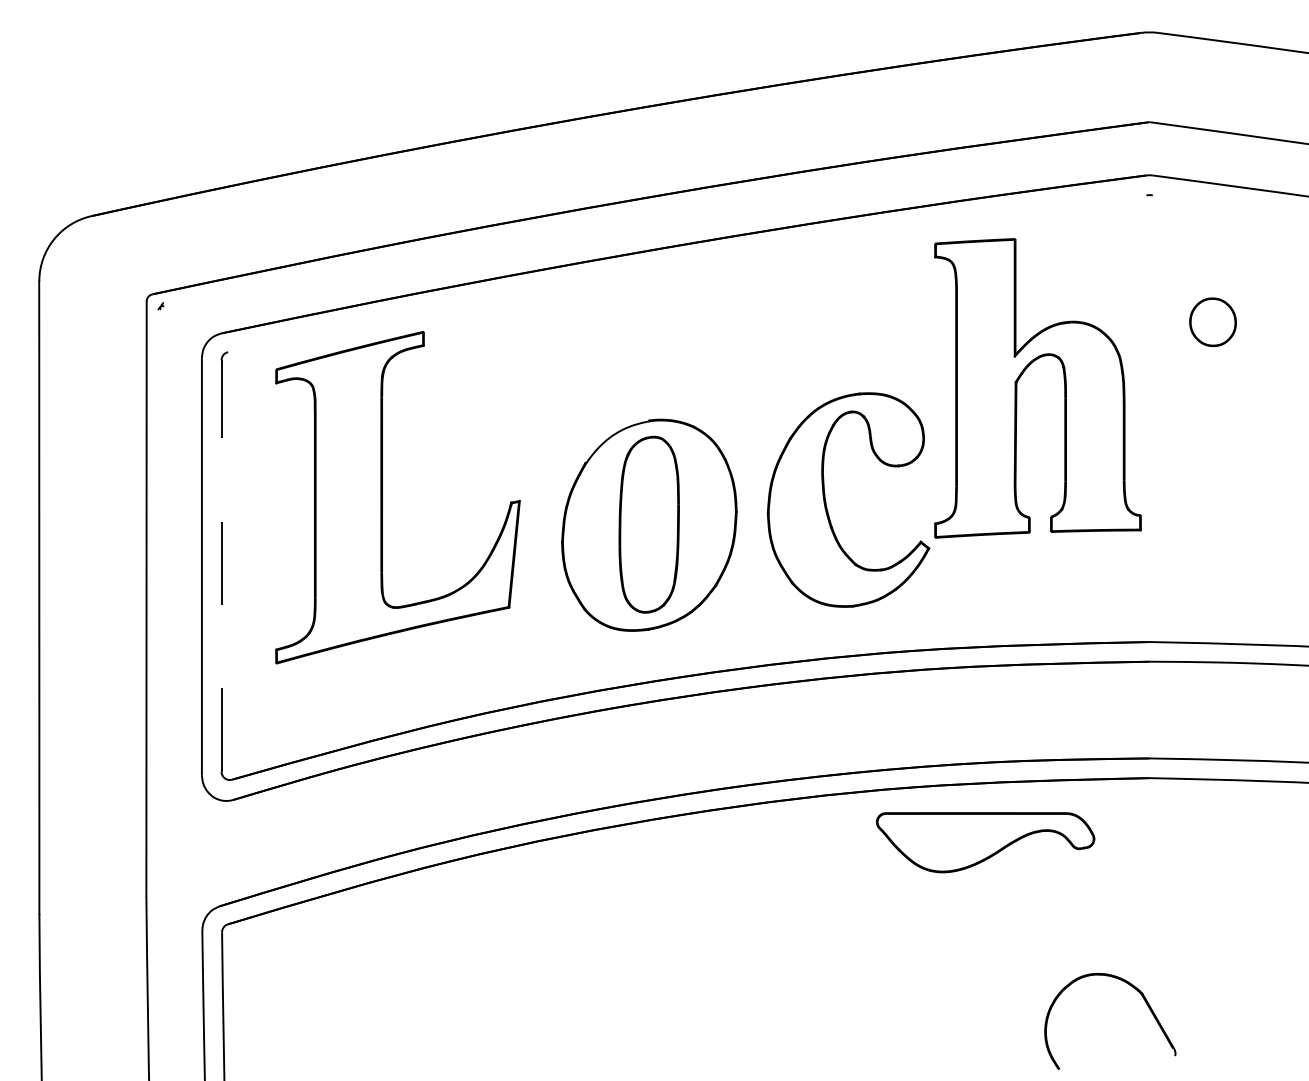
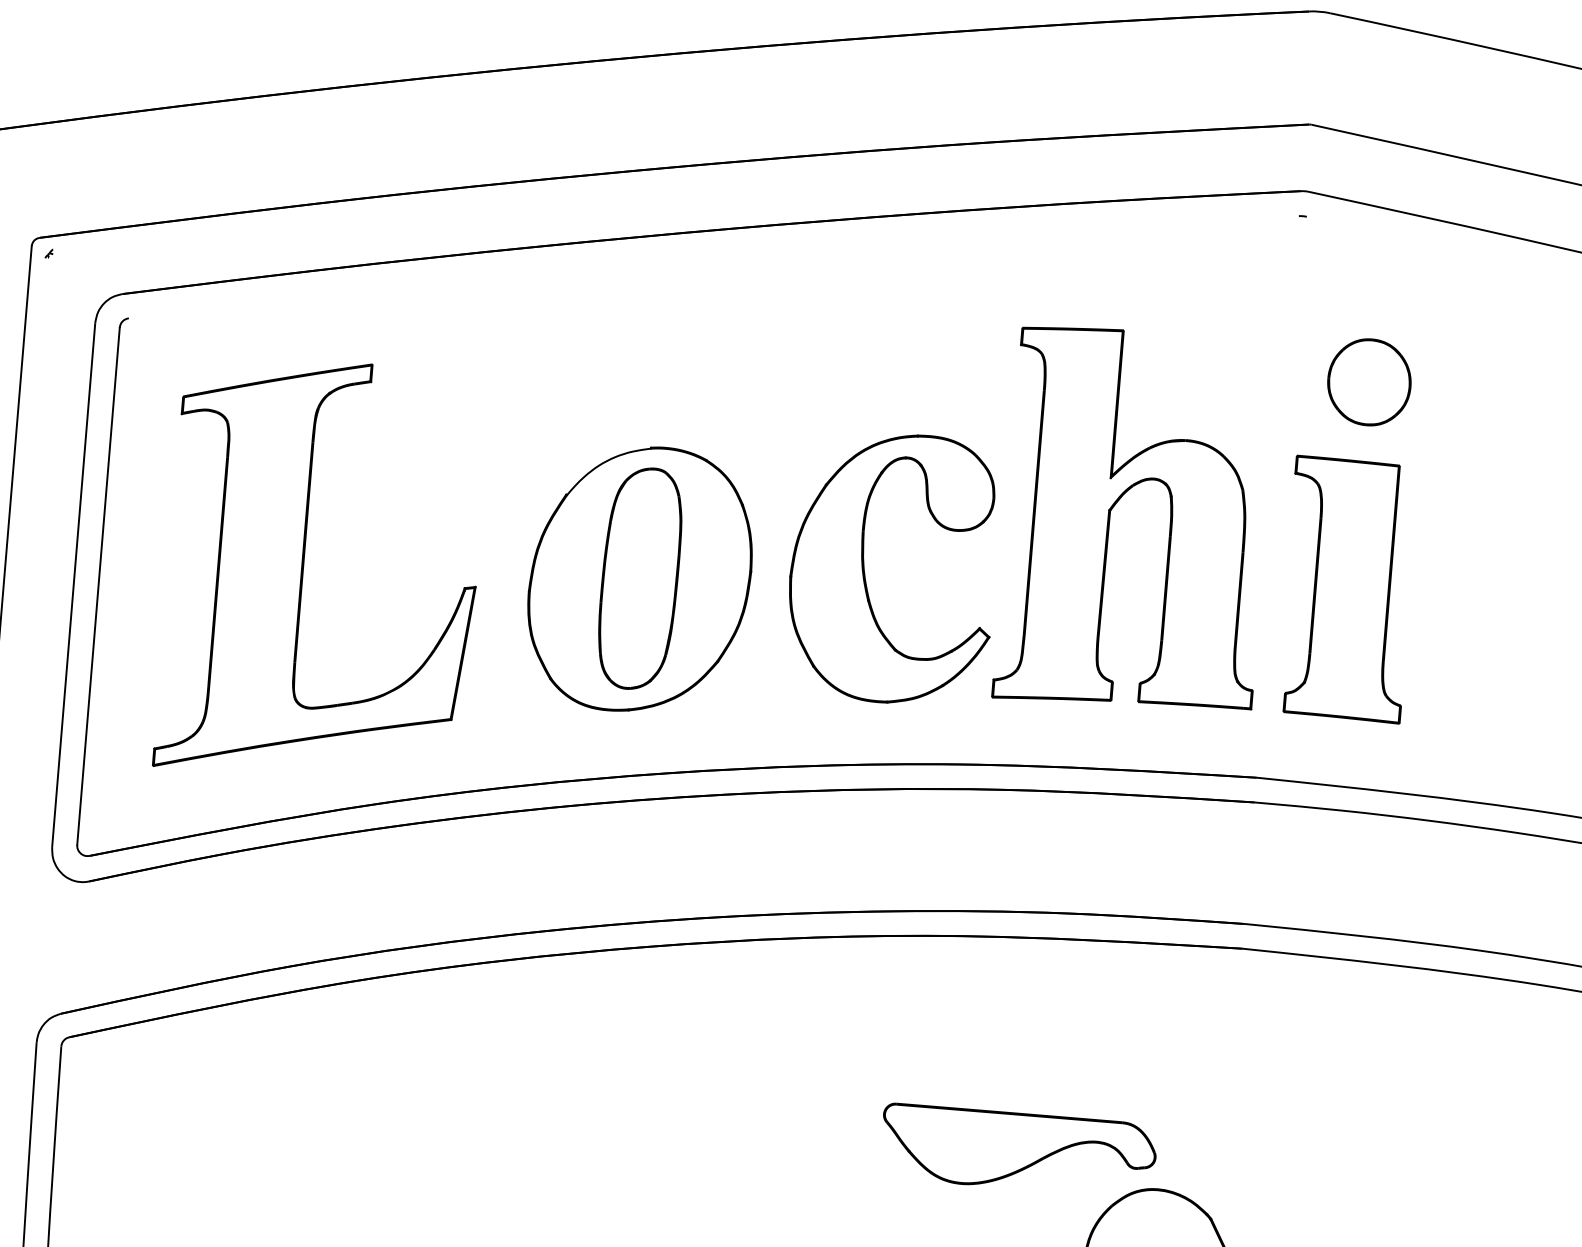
part: (1212, 322) -> (1368, 382), size x1.43
part: (1020, 378) -> (1115, 506), moved
part: (1209, 486) -> (1347, 588), added
part: (382, 497) -> (303, 568), moved
line: (221, 566) -> (98, 586), dashed -> solid
part: (985, 842) -> (1018, 1150), moved

